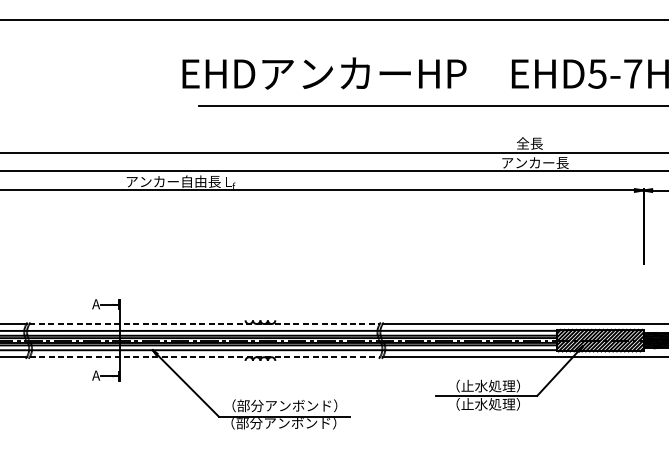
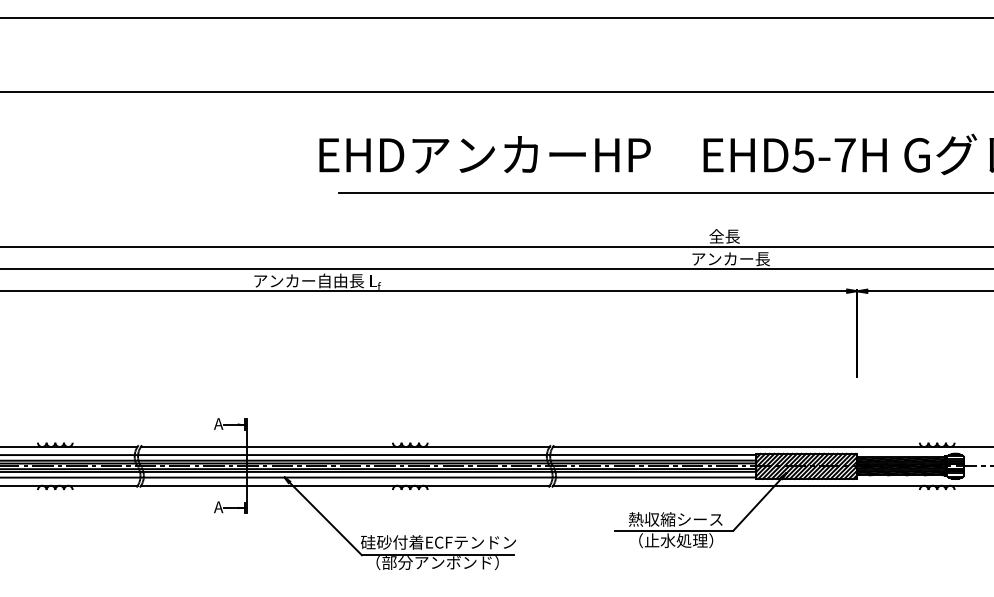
line: (204, 324) -> (345, 447), dashed -> solid
line: (204, 357) -> (345, 485), dashed -> solid
text: (487, 386) -> (675, 519), （止水処理） -> 熱収縮シース
text: (284, 405) -> (438, 542), （部分アンボンド） -> 硅砂付着ECFテンドン

